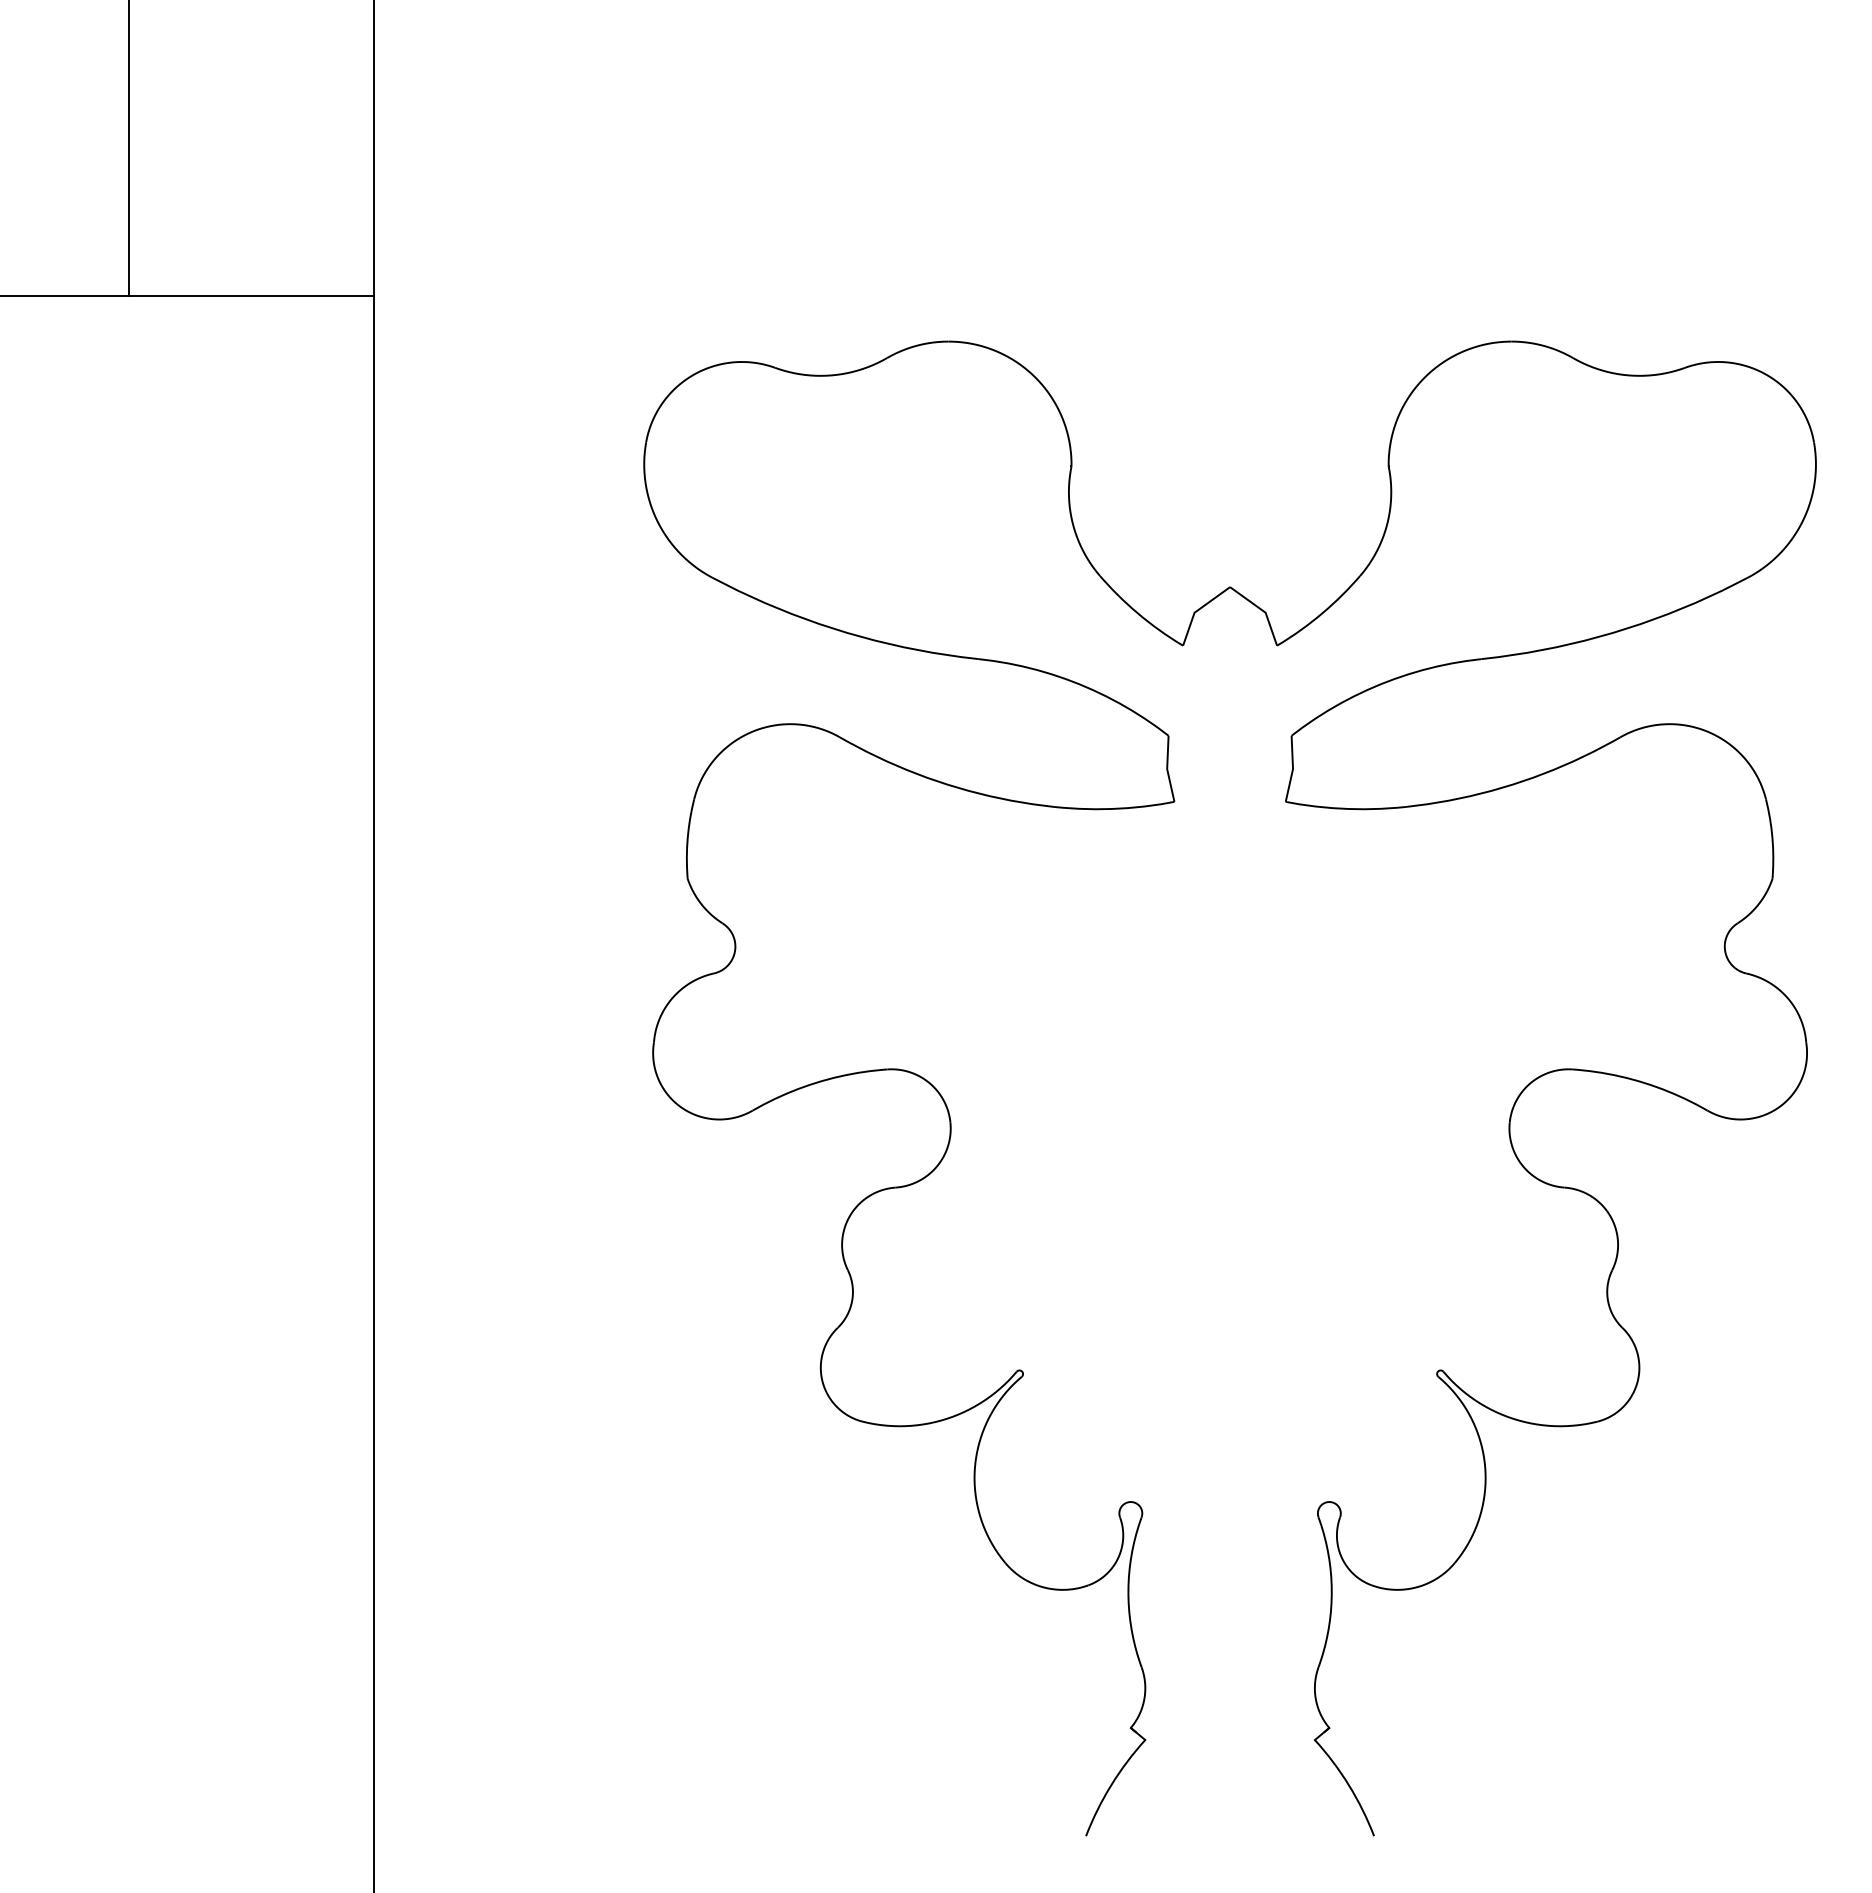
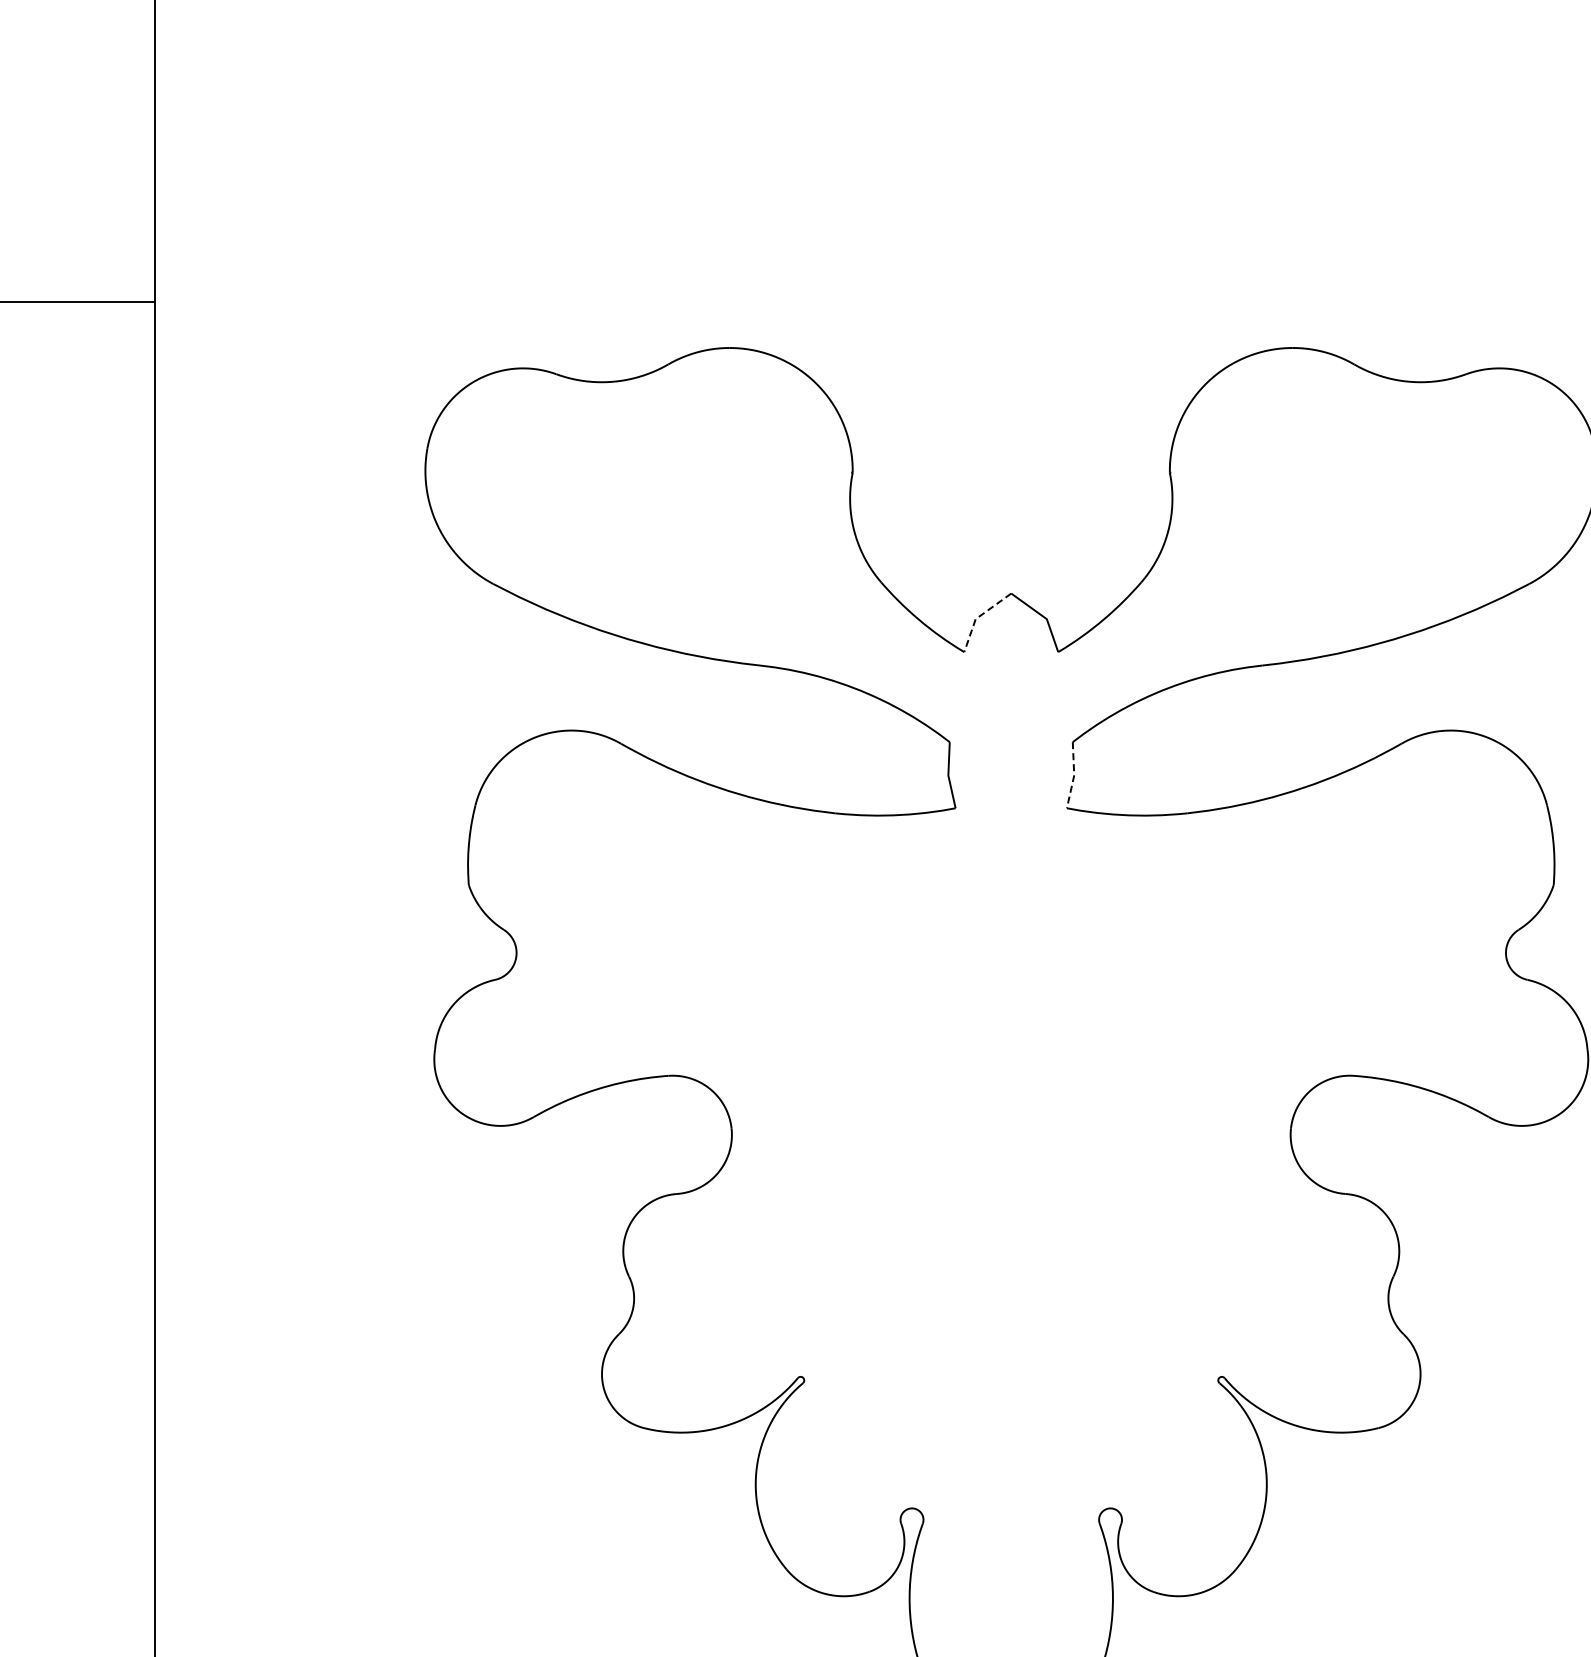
line: (1197, 610) -> (978, 616), solid -> dashed
line: (1293, 769) -> (1074, 775), solid -> dashed

